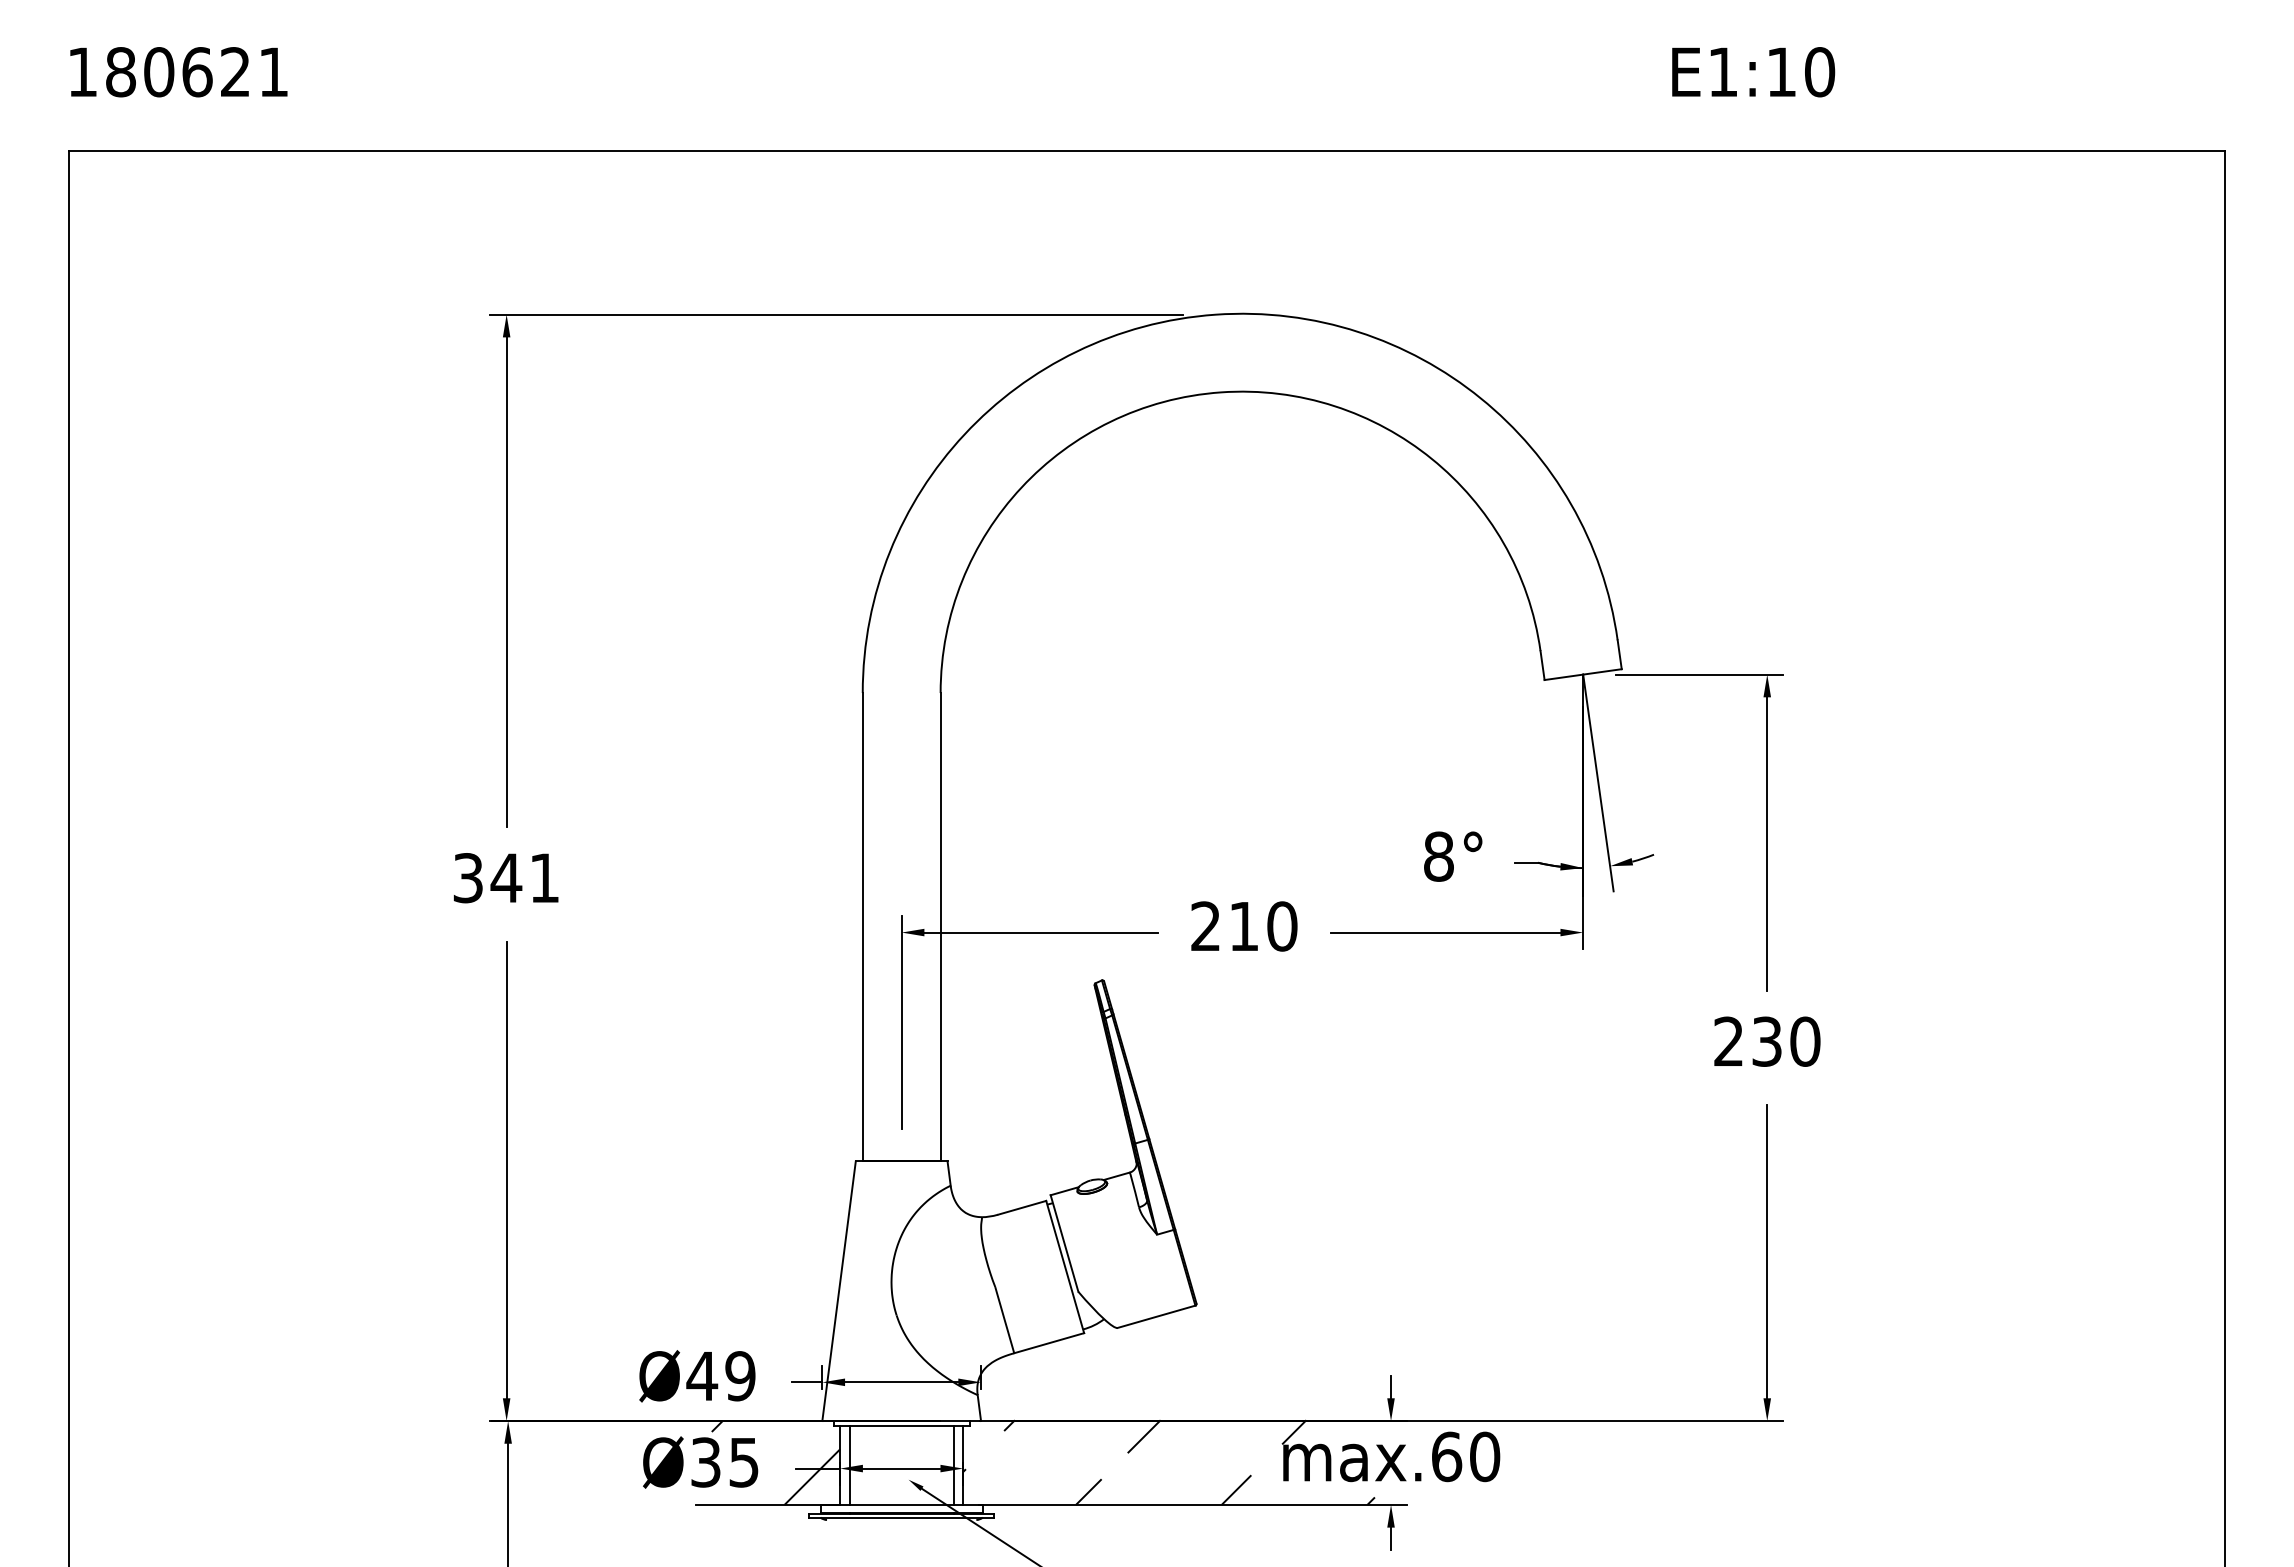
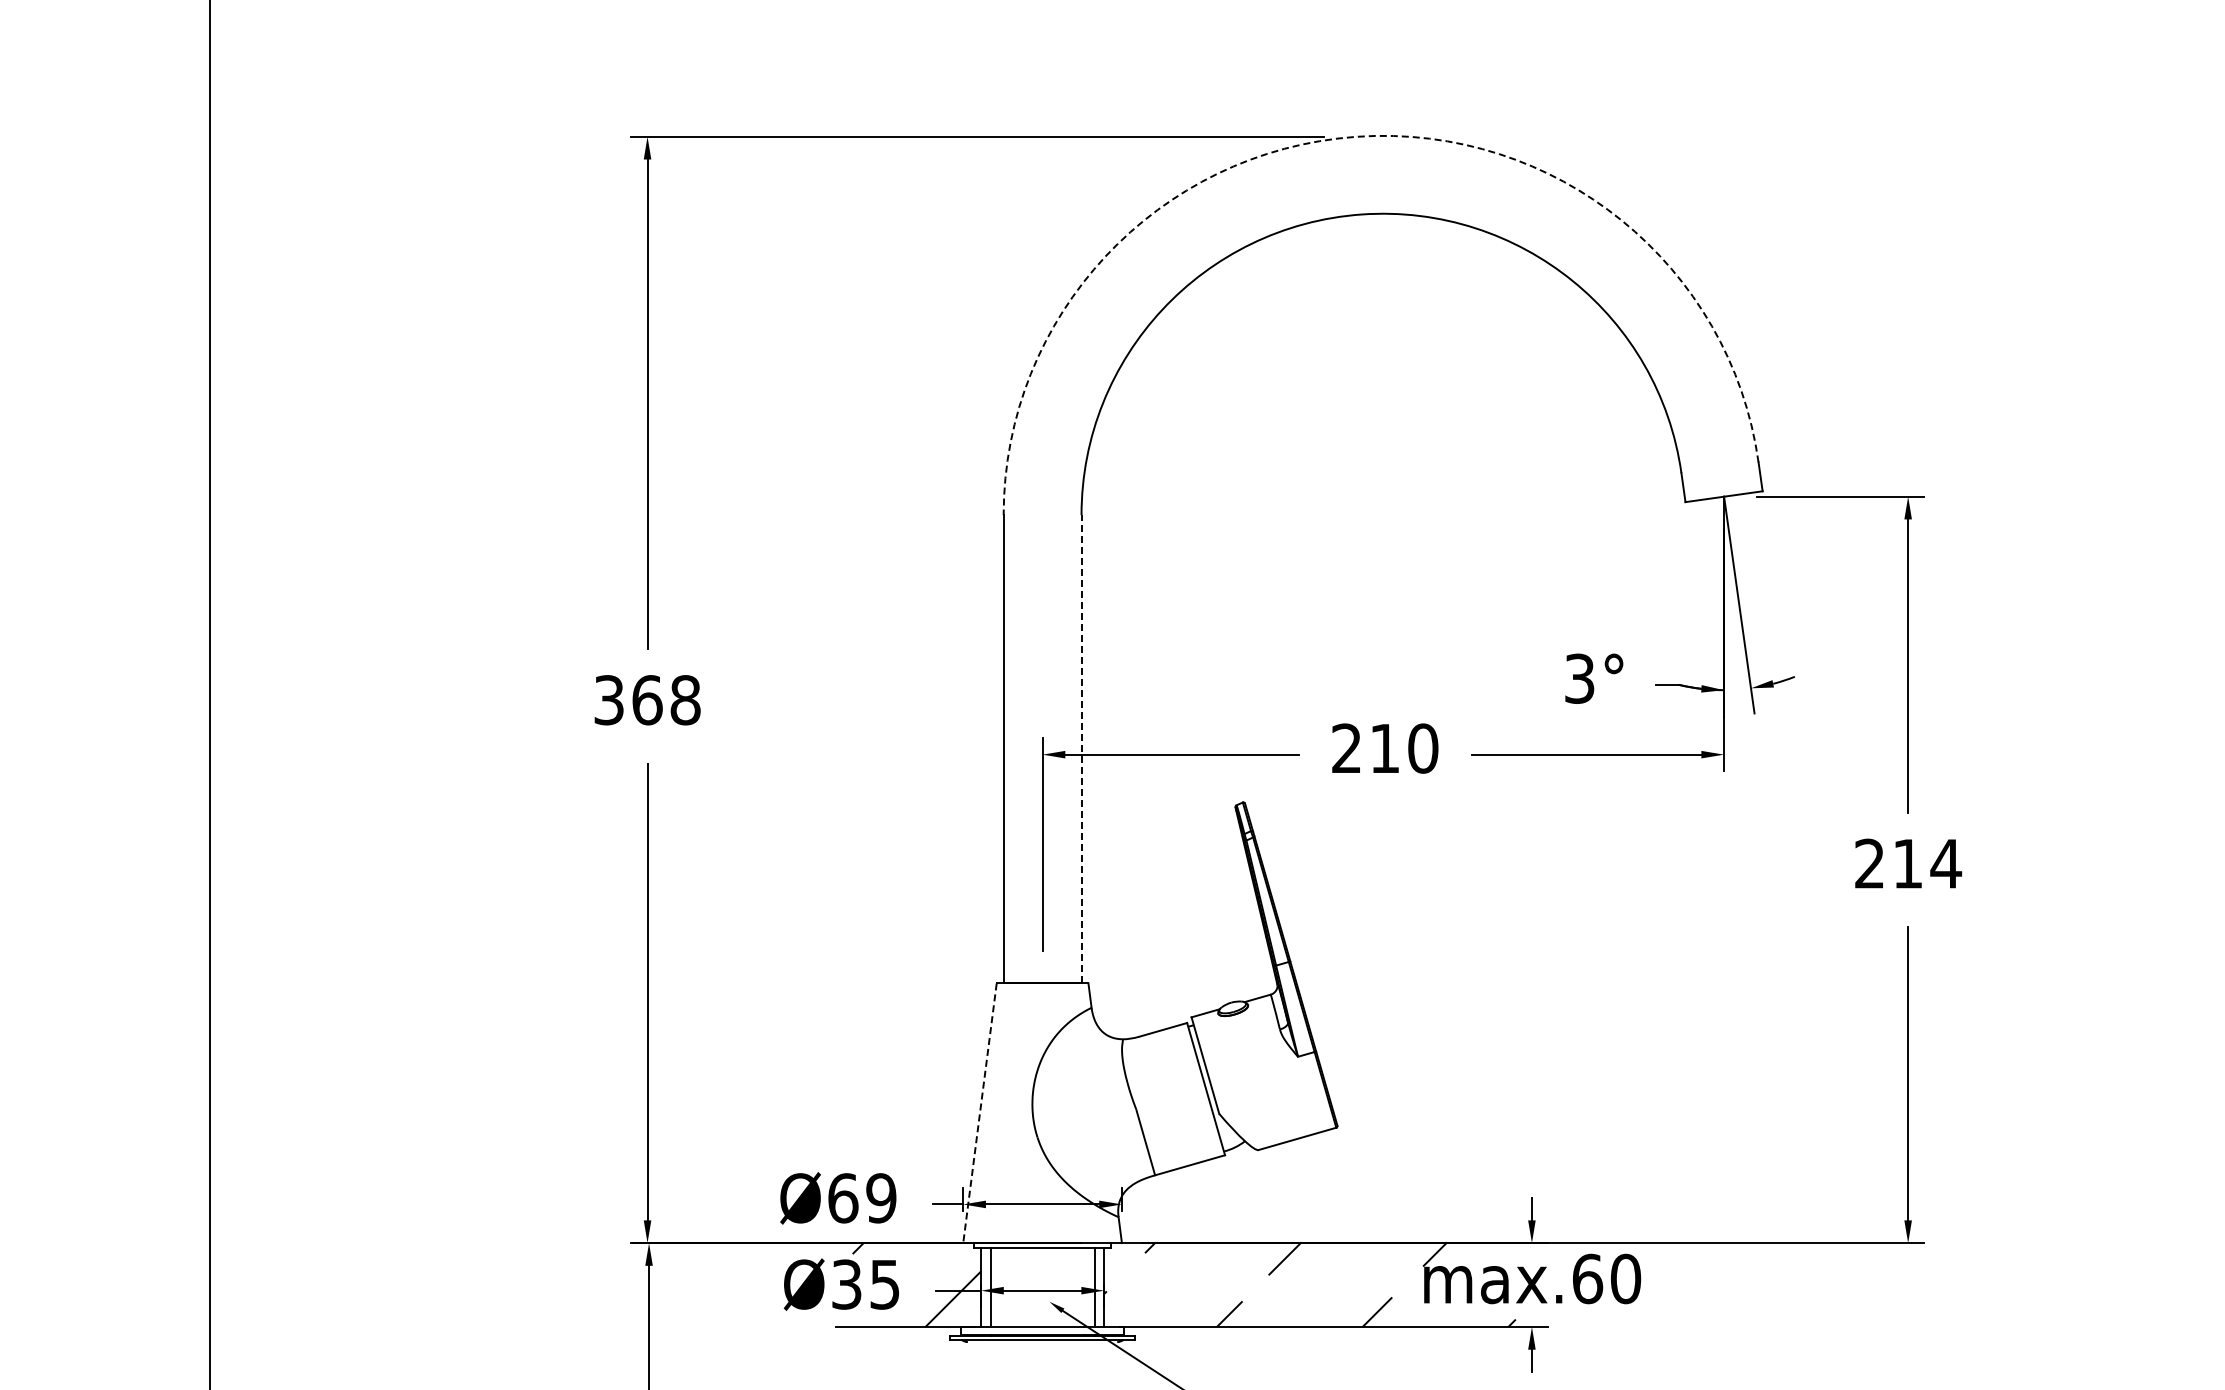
arc: (1215, 314) -> (1356, 136), solid -> dashed
text: (1438, 856) -> (1579, 678), 8° -> 3°
text: (524, 878) -> (665, 700), 341 -> 368
line: (940, 926) -> (1081, 748), solid -> dashed
text: (1786, 1041) -> (1927, 863), 230 -> 214
line: (839, 1291) -> (980, 1113), solid -> dashed
text: (702, 1376) -> (843, 1198), Ø49 -> Ø69

